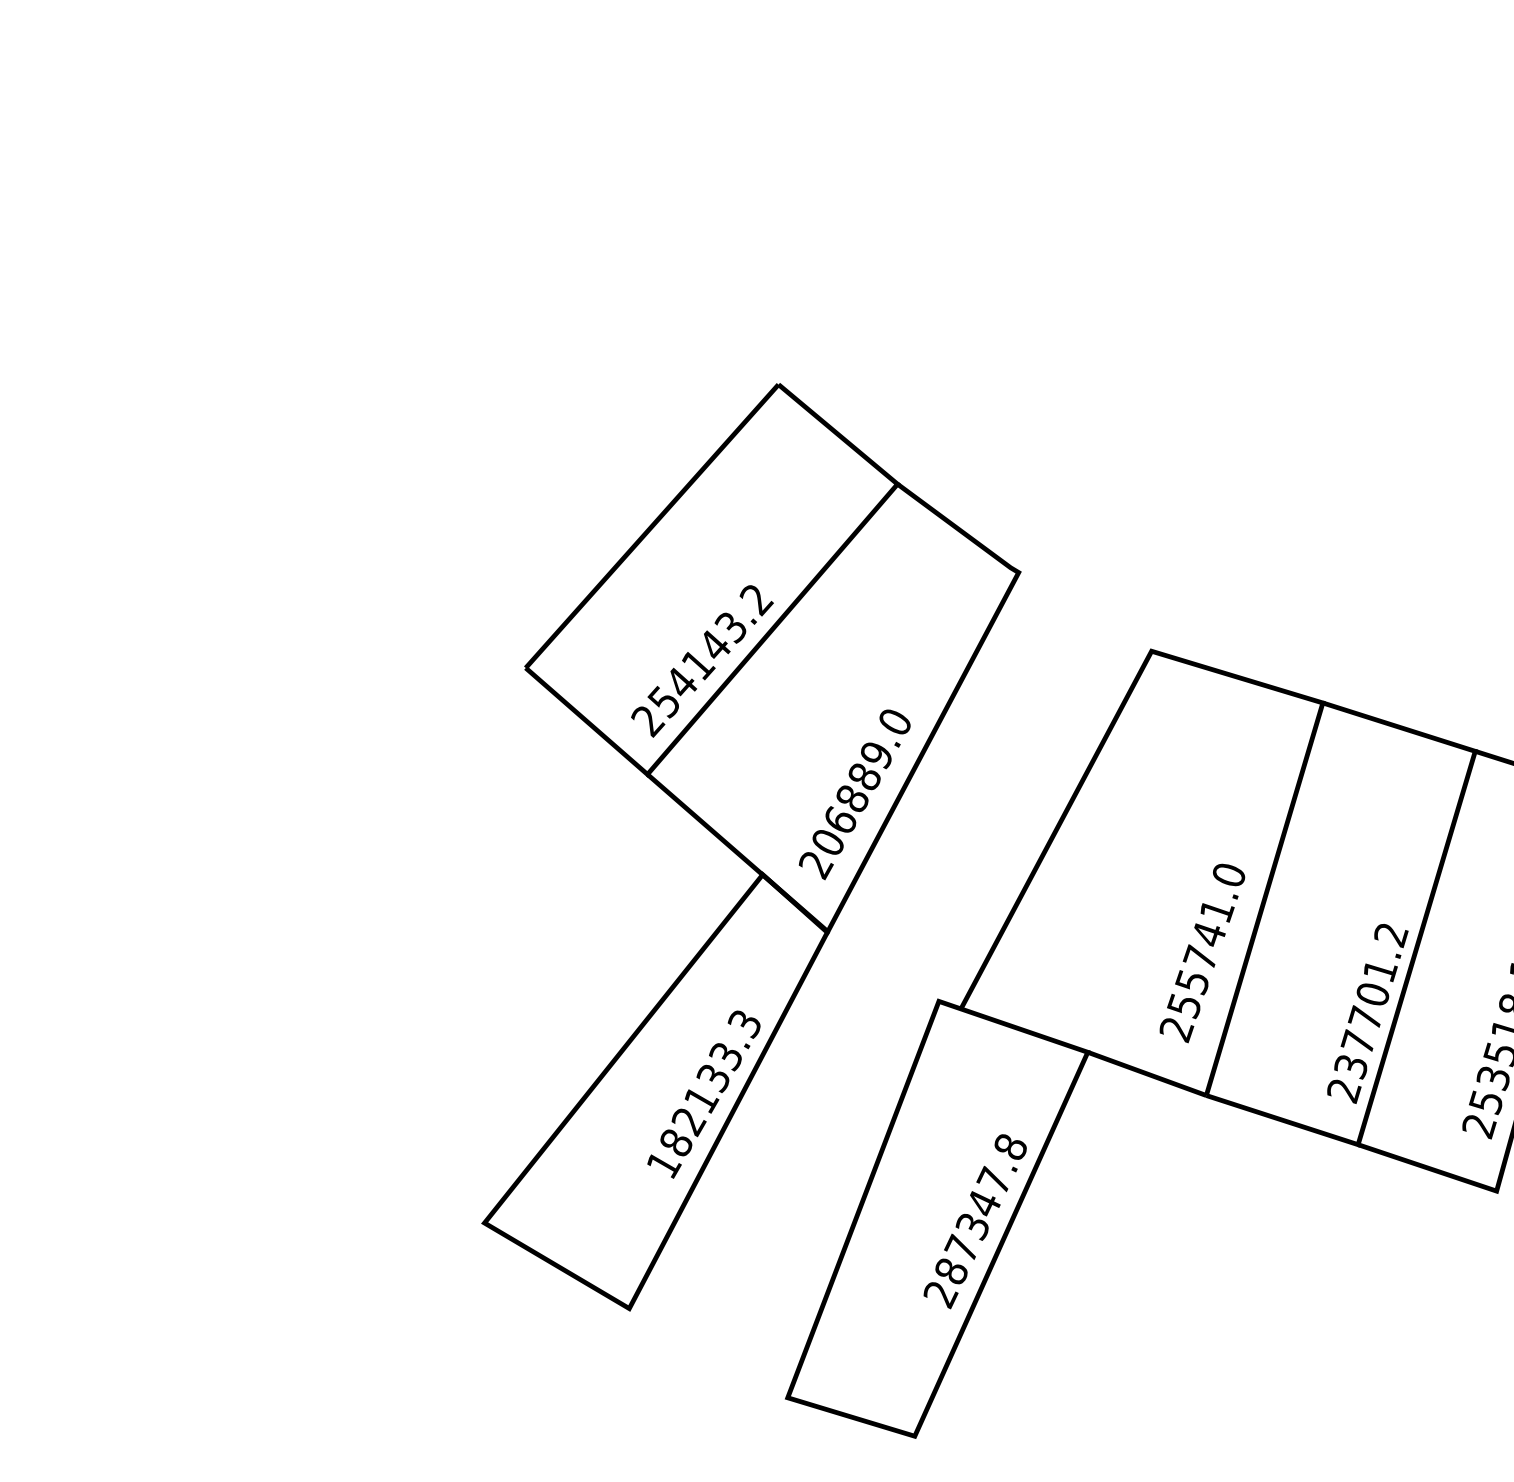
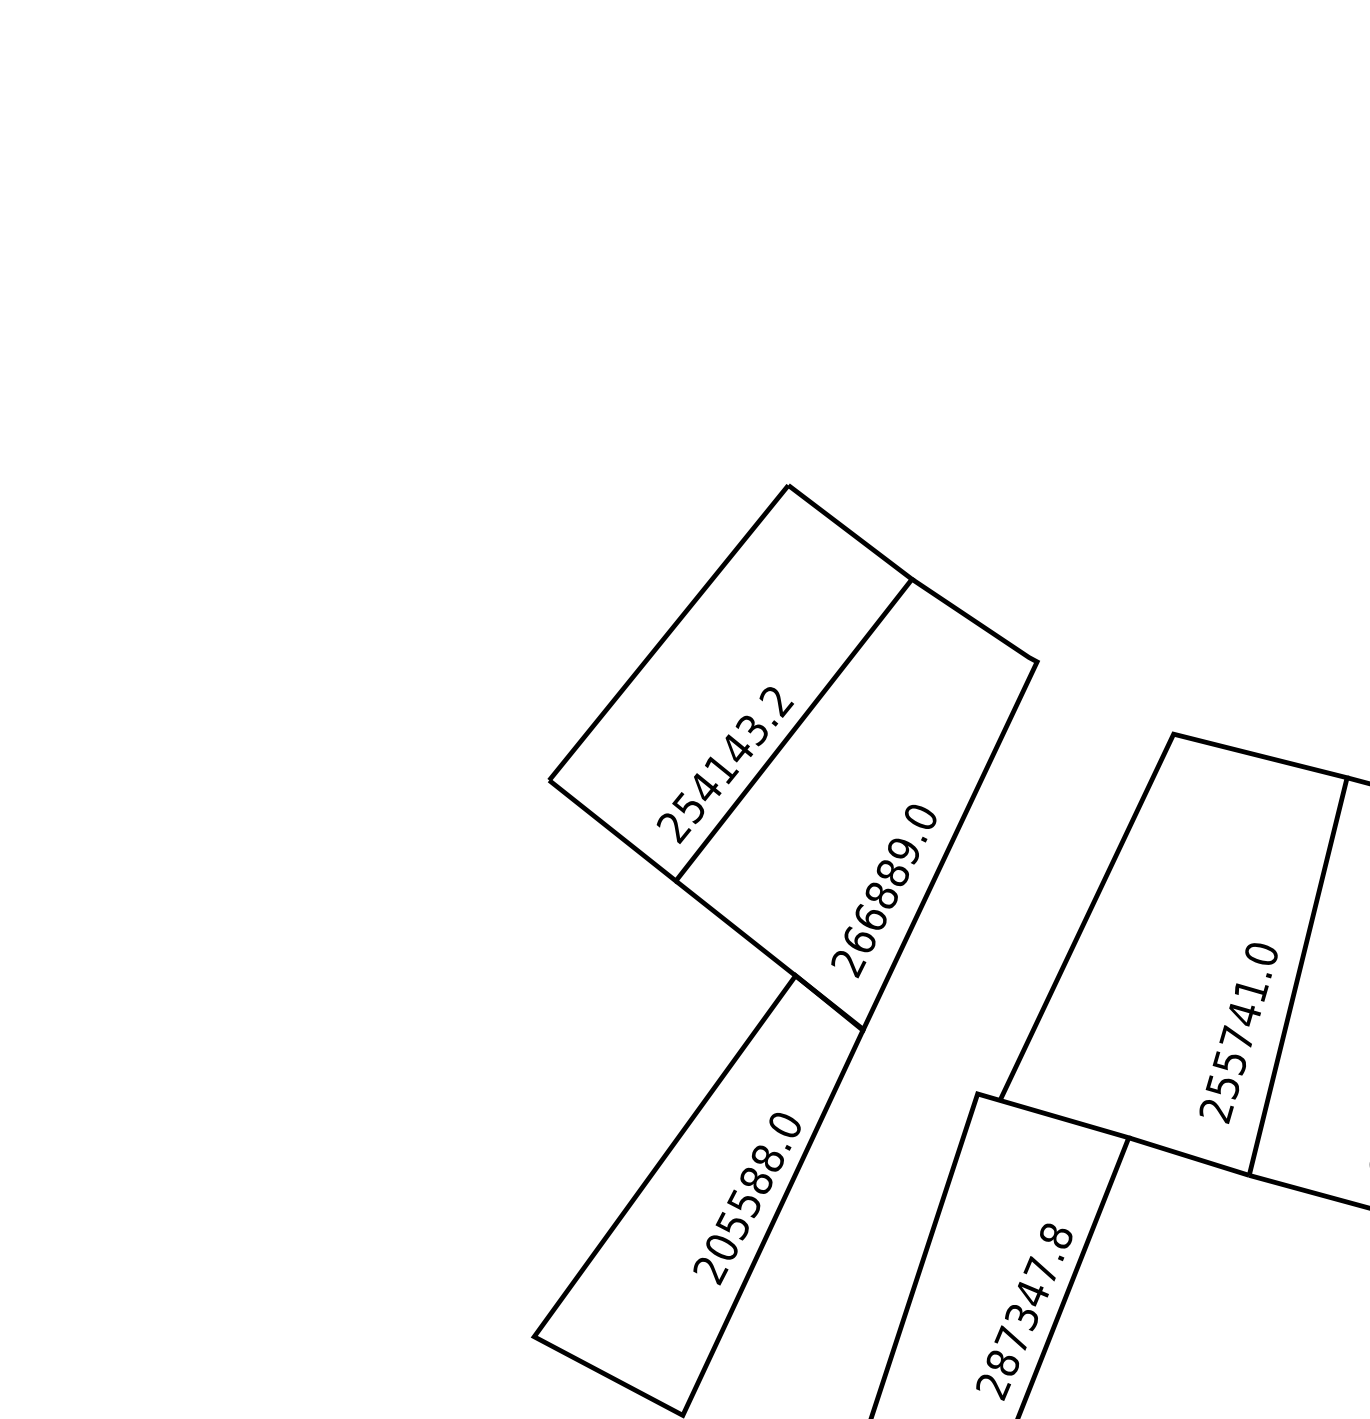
text: (827, 841) -> (858, 939), 206889.0 -> 266889.0
text: (703, 1095) -> (746, 1199), 182133.3 -> 205588.0

